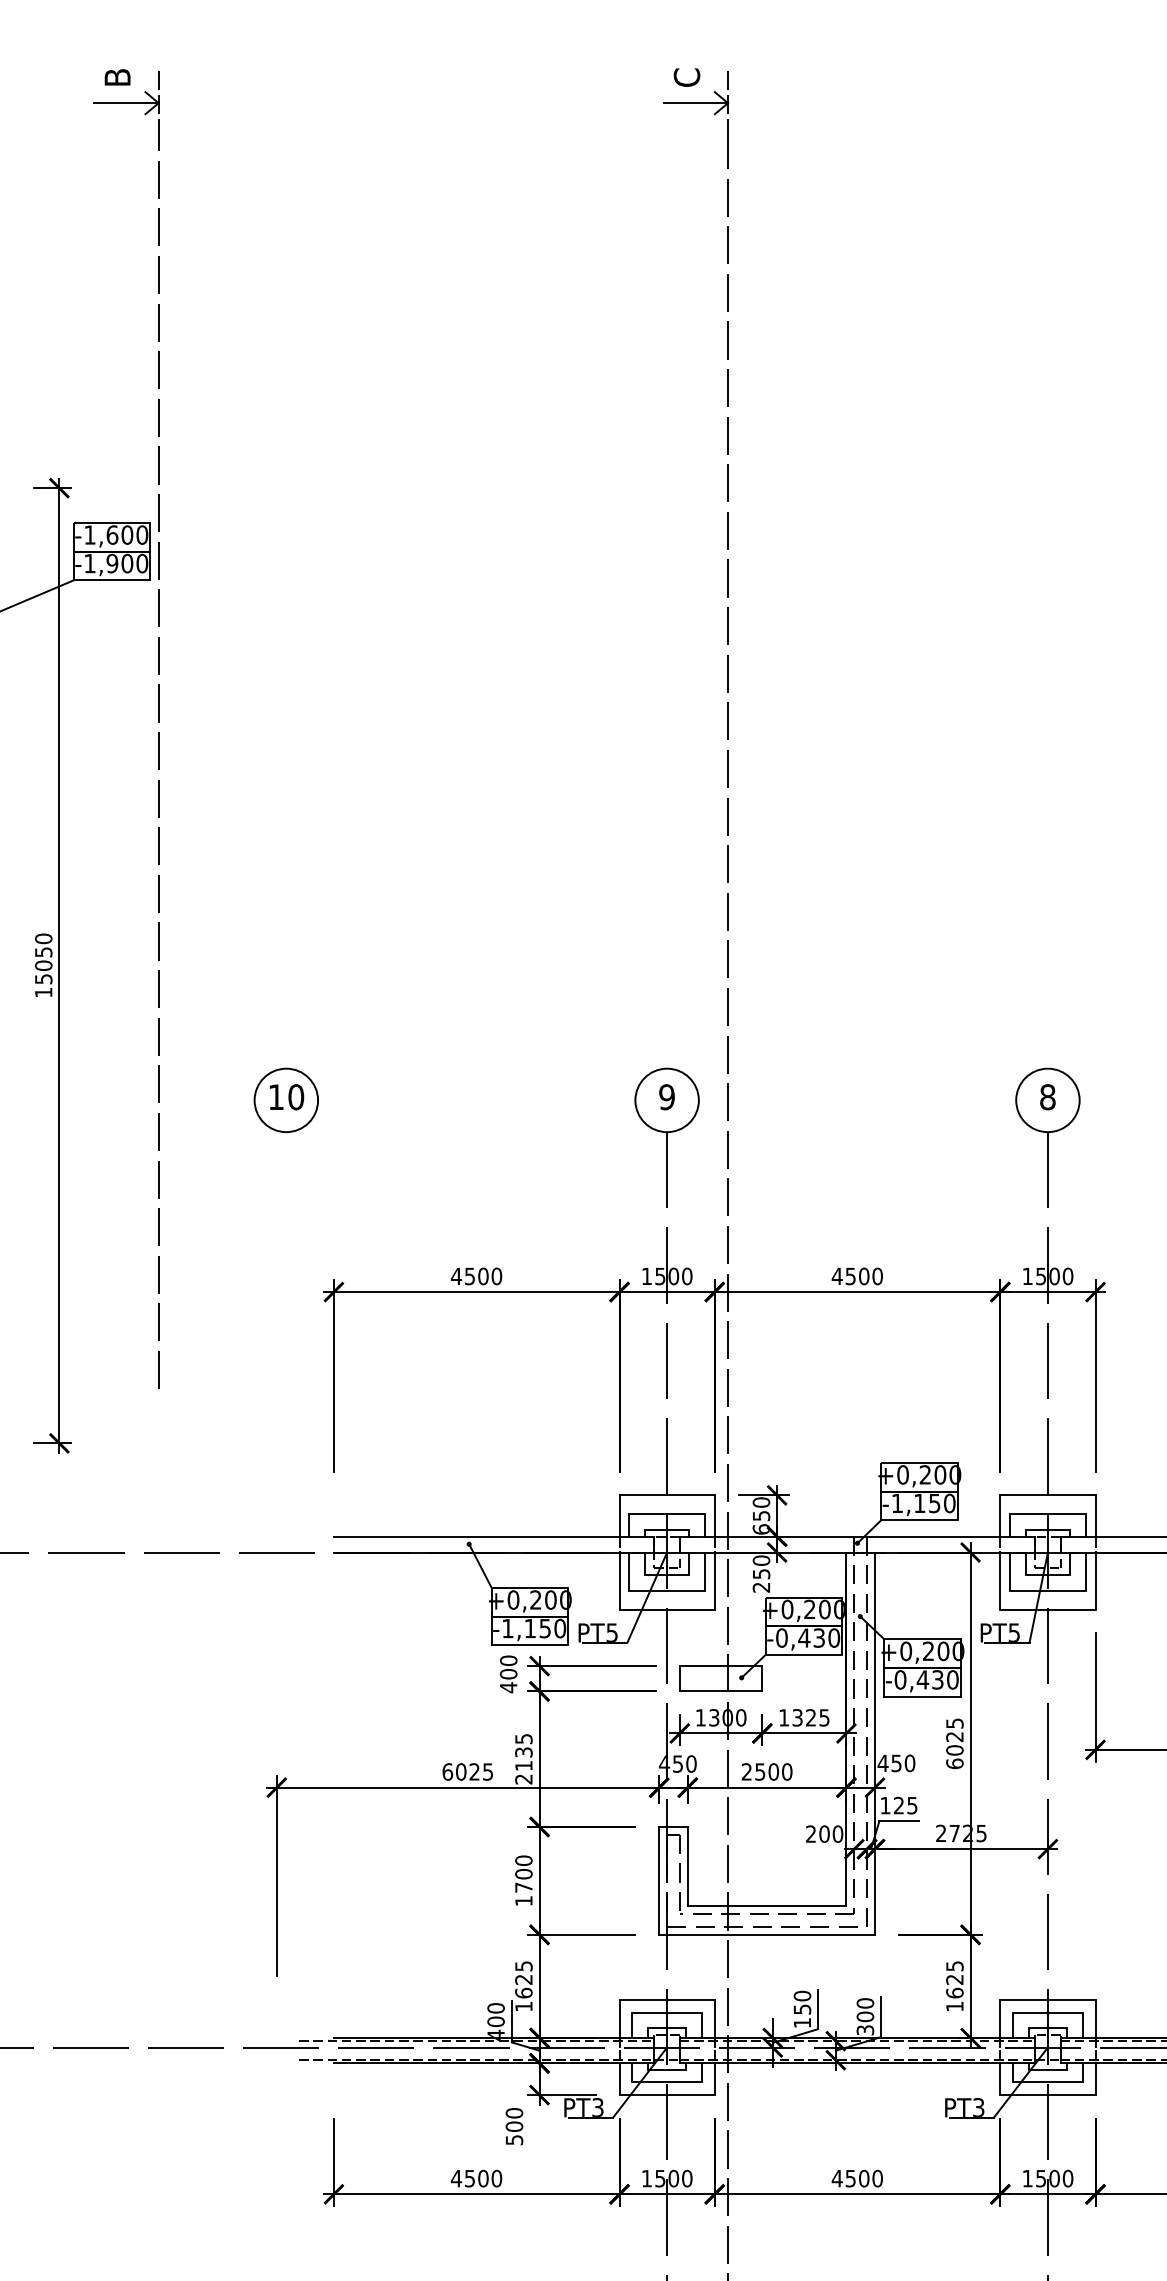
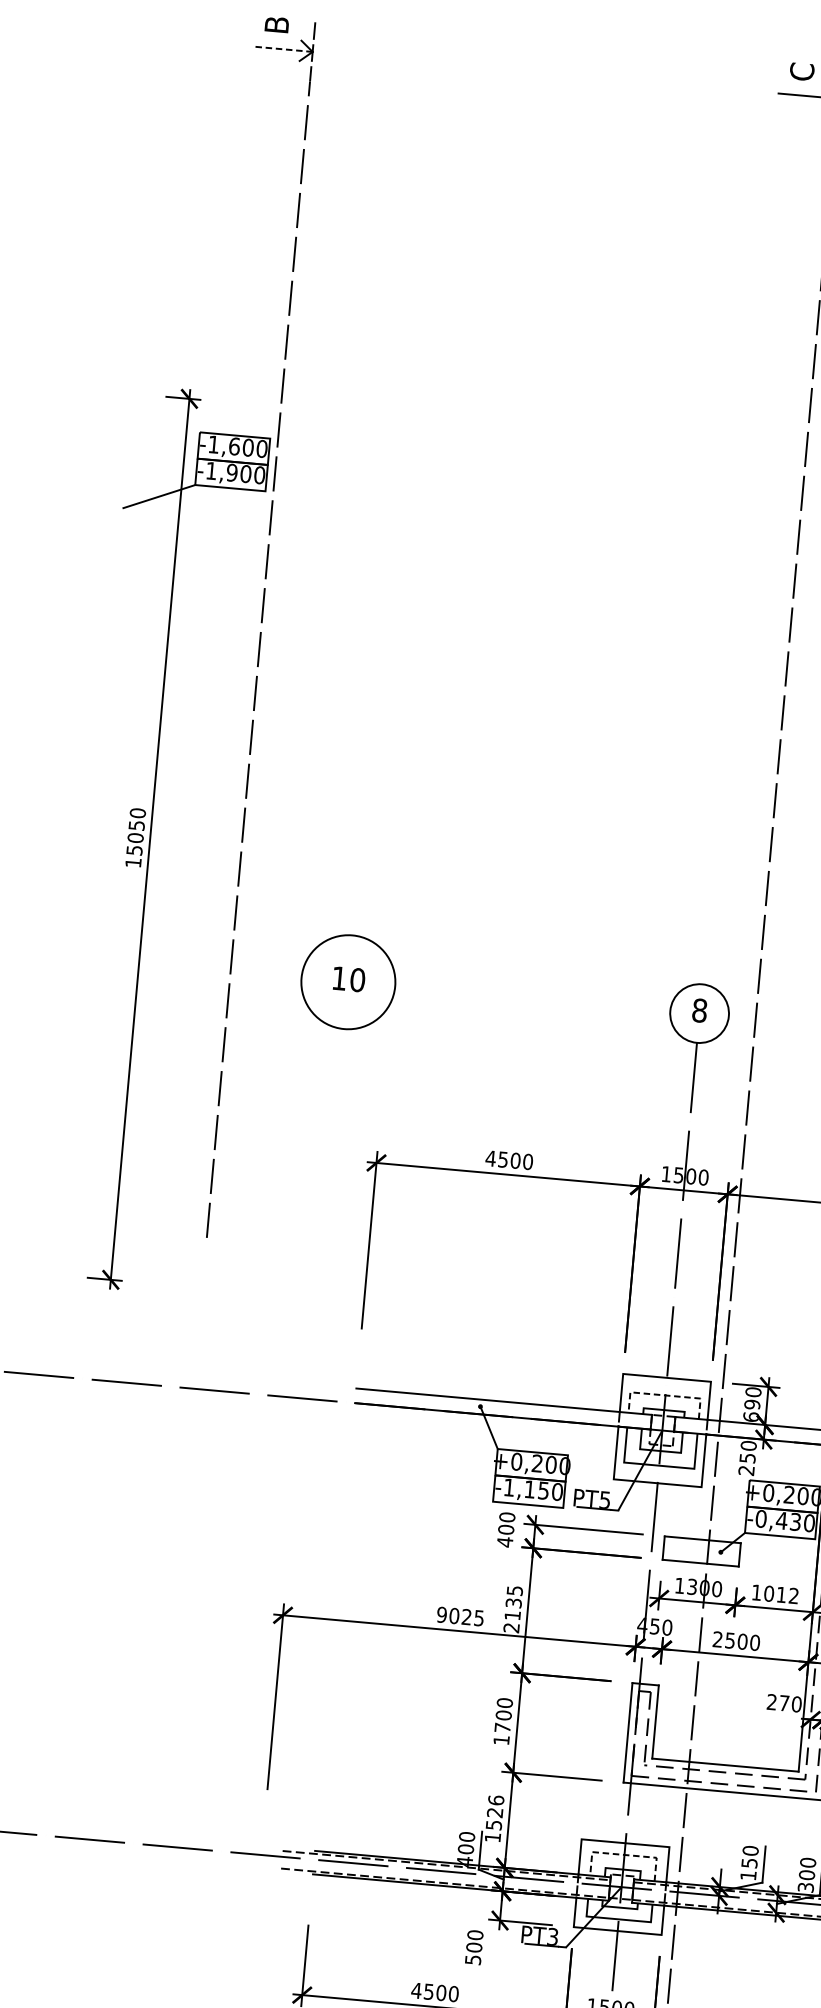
line: (126, 103) -> (283, 49), solid -> dashed
text: (666, 1097) -> (699, 1010), 9 -> 8
circle: (286, 1100) -> (348, 982), size x1.6
line: (666, 1514) -> (664, 1395), solid -> dashed
text: (760, 1515) -> (751, 1404), 650 -> 690
text: (810, 1717) -> (781, 1594), 1325 -> 1012
text: (447, 1771) -> (441, 1614), 6025 -> 9025
text: (824, 1833) -> (784, 1702), 200 -> 270
text: (523, 1979) -> (494, 1812), 1625 -> 1526
line: (667, 2012) -> (624, 1854), solid -> dashed

